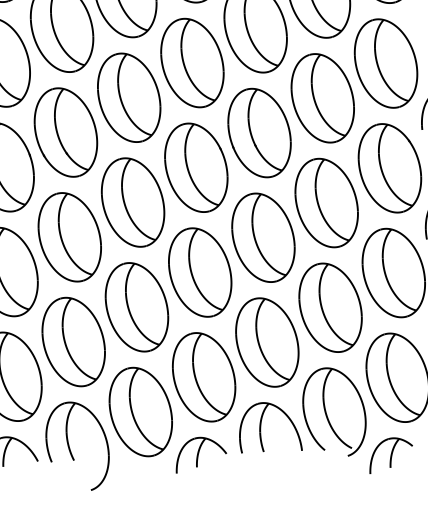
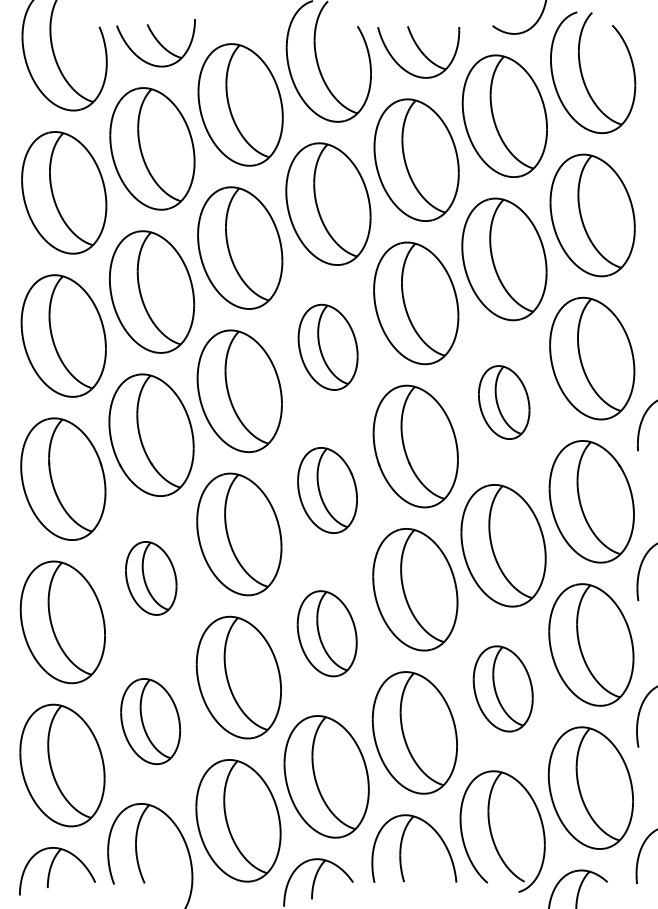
part: (192, 63) -> (328, 347), size x0.7
part: (323, 98) -> (504, 402), size x0.6
part: (196, 167) -> (327, 490), size x0.7
part: (70, 237) -> (151, 578), size x0.6
part: (200, 272) -> (327, 633), size x0.7
part: (330, 307) -> (503, 688), size x0.7
part: (73, 341) -> (150, 721), size x0.7

